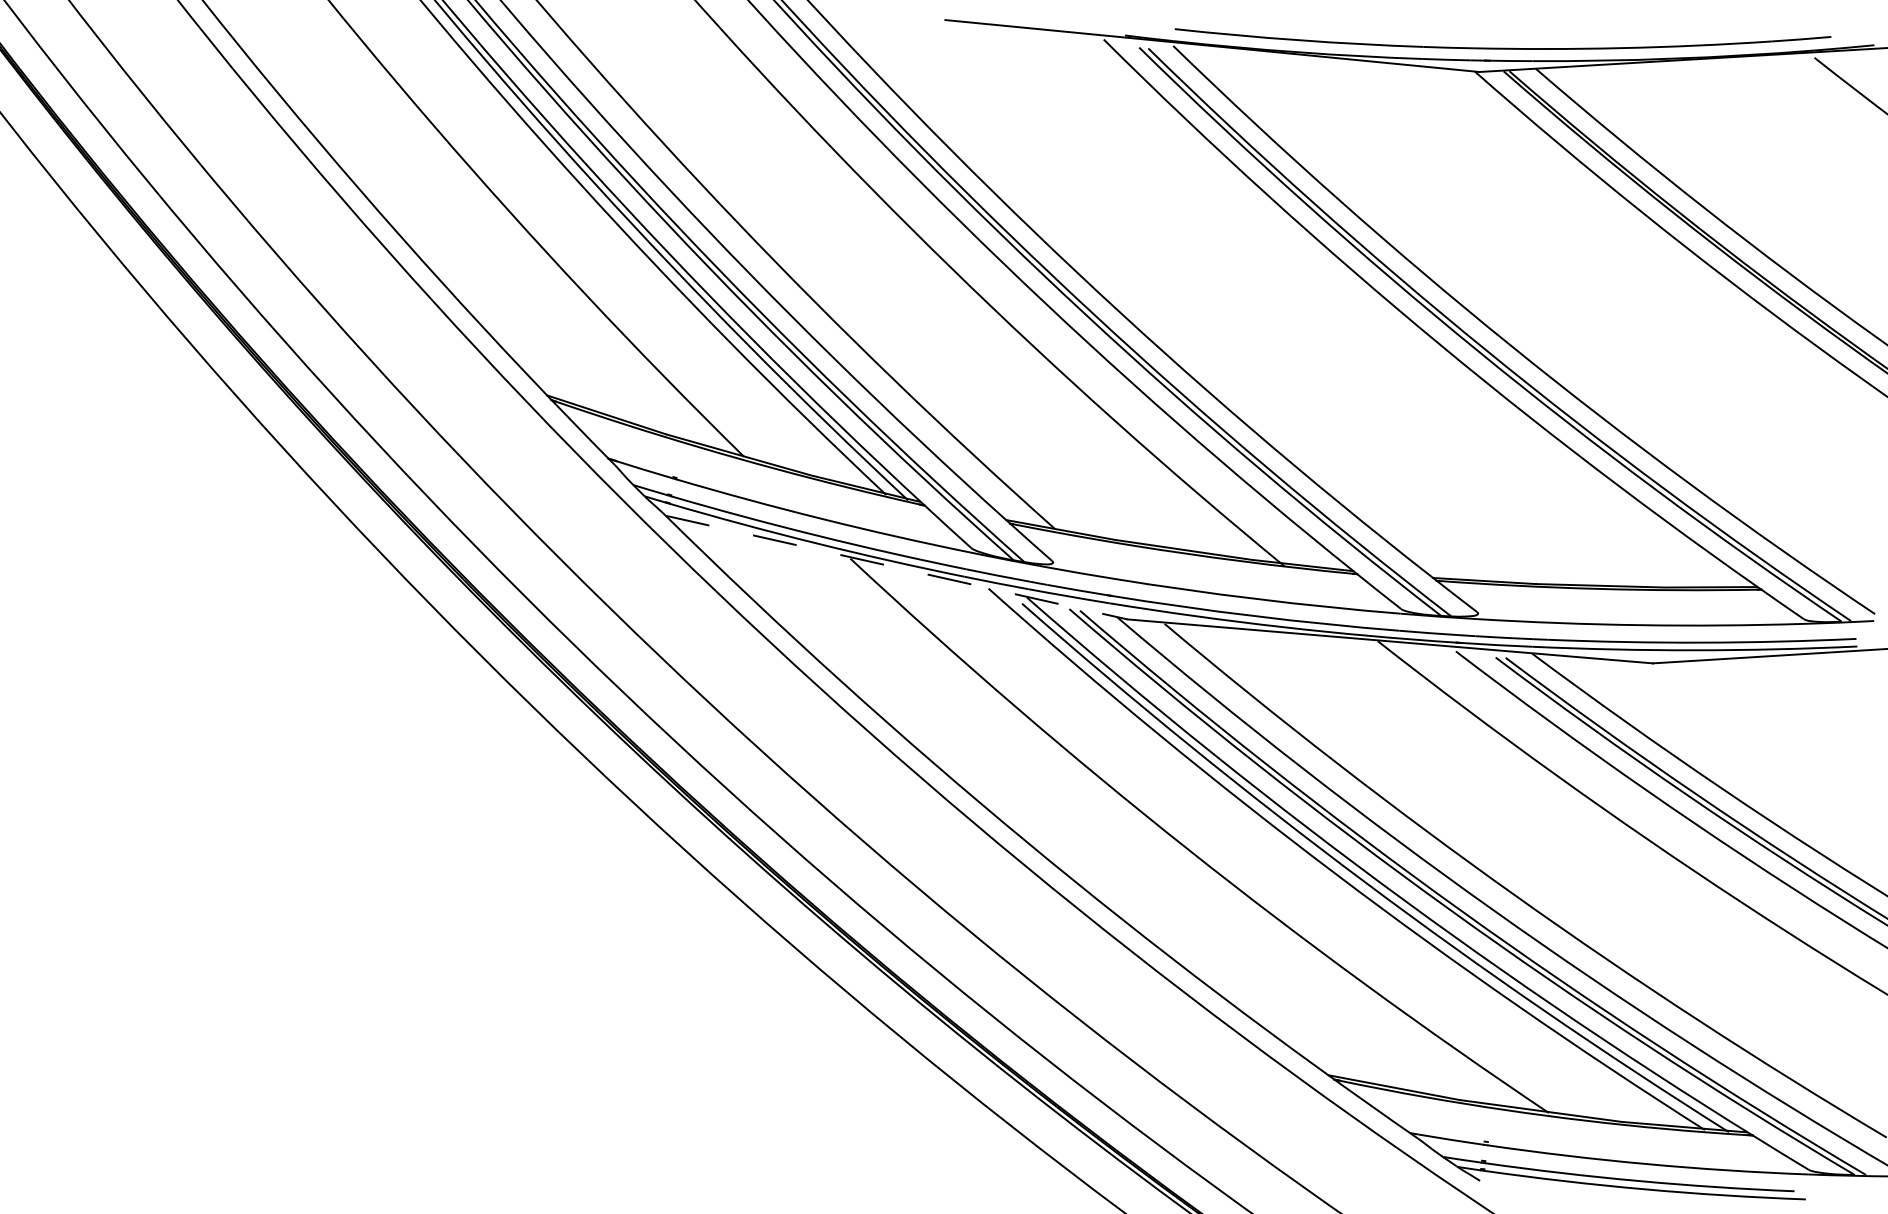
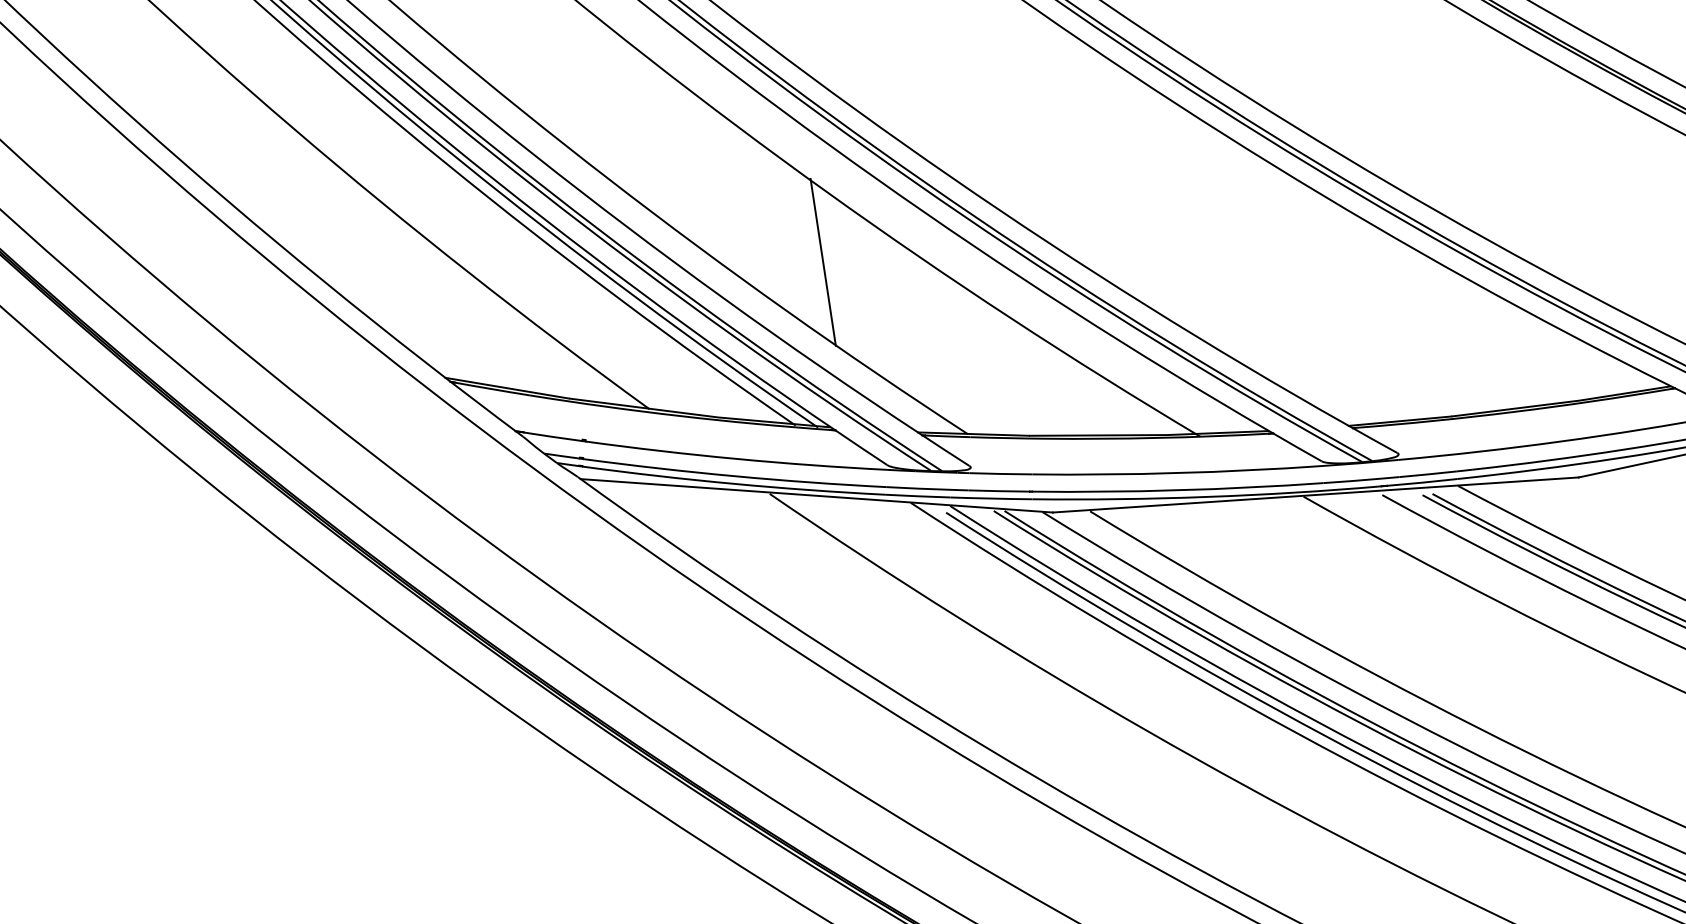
line: (937, 337) -> (822, 262), added
line: (896, 567) -> (816, 495), dashed -> solid

